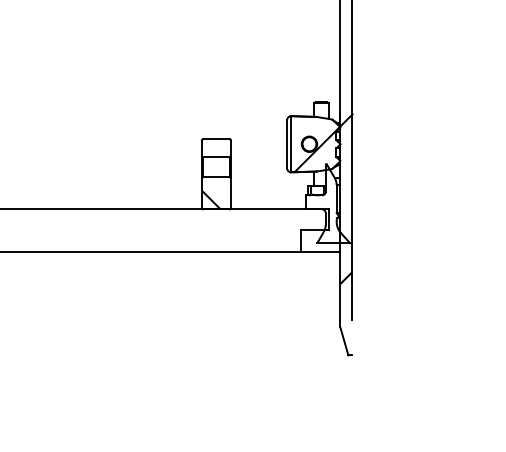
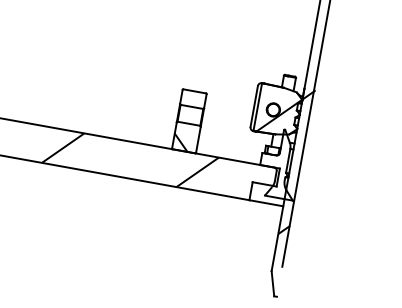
hatch: (157, 230) -> (130, 160), added

